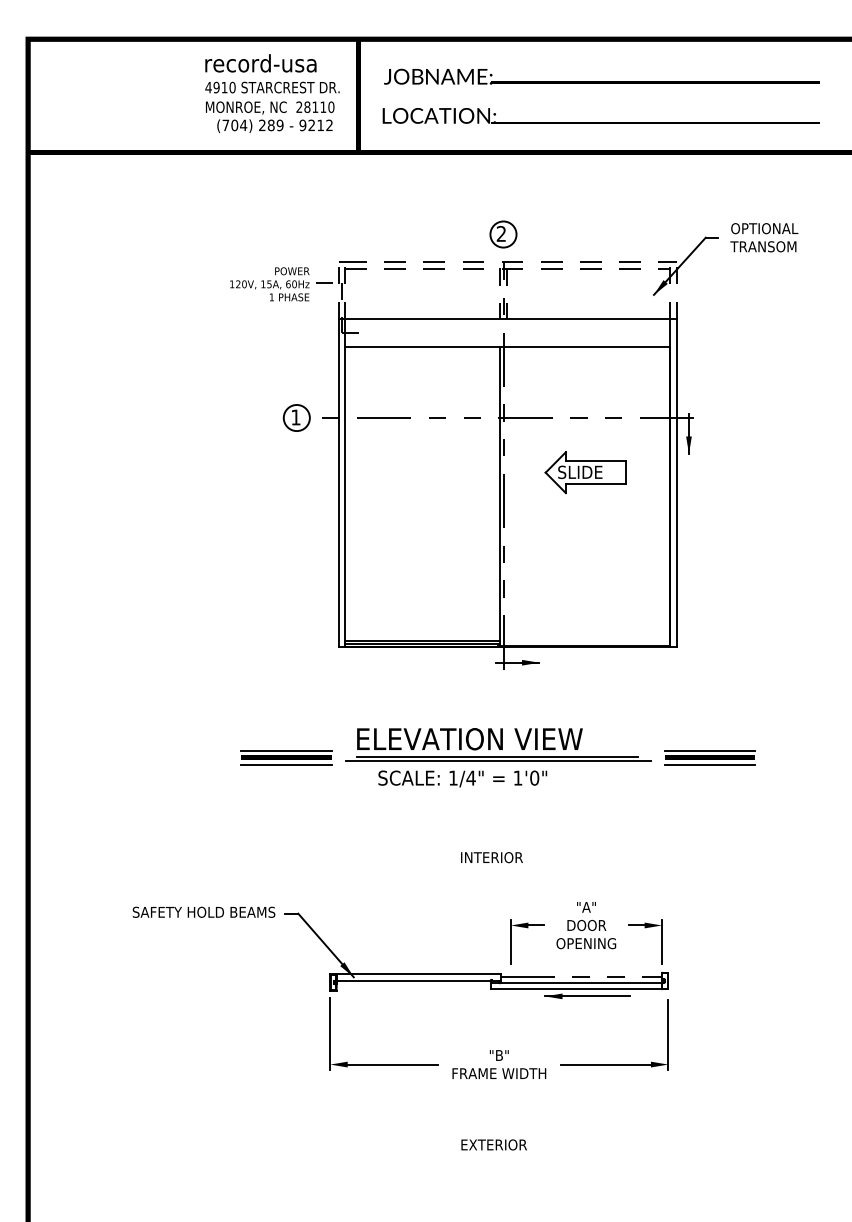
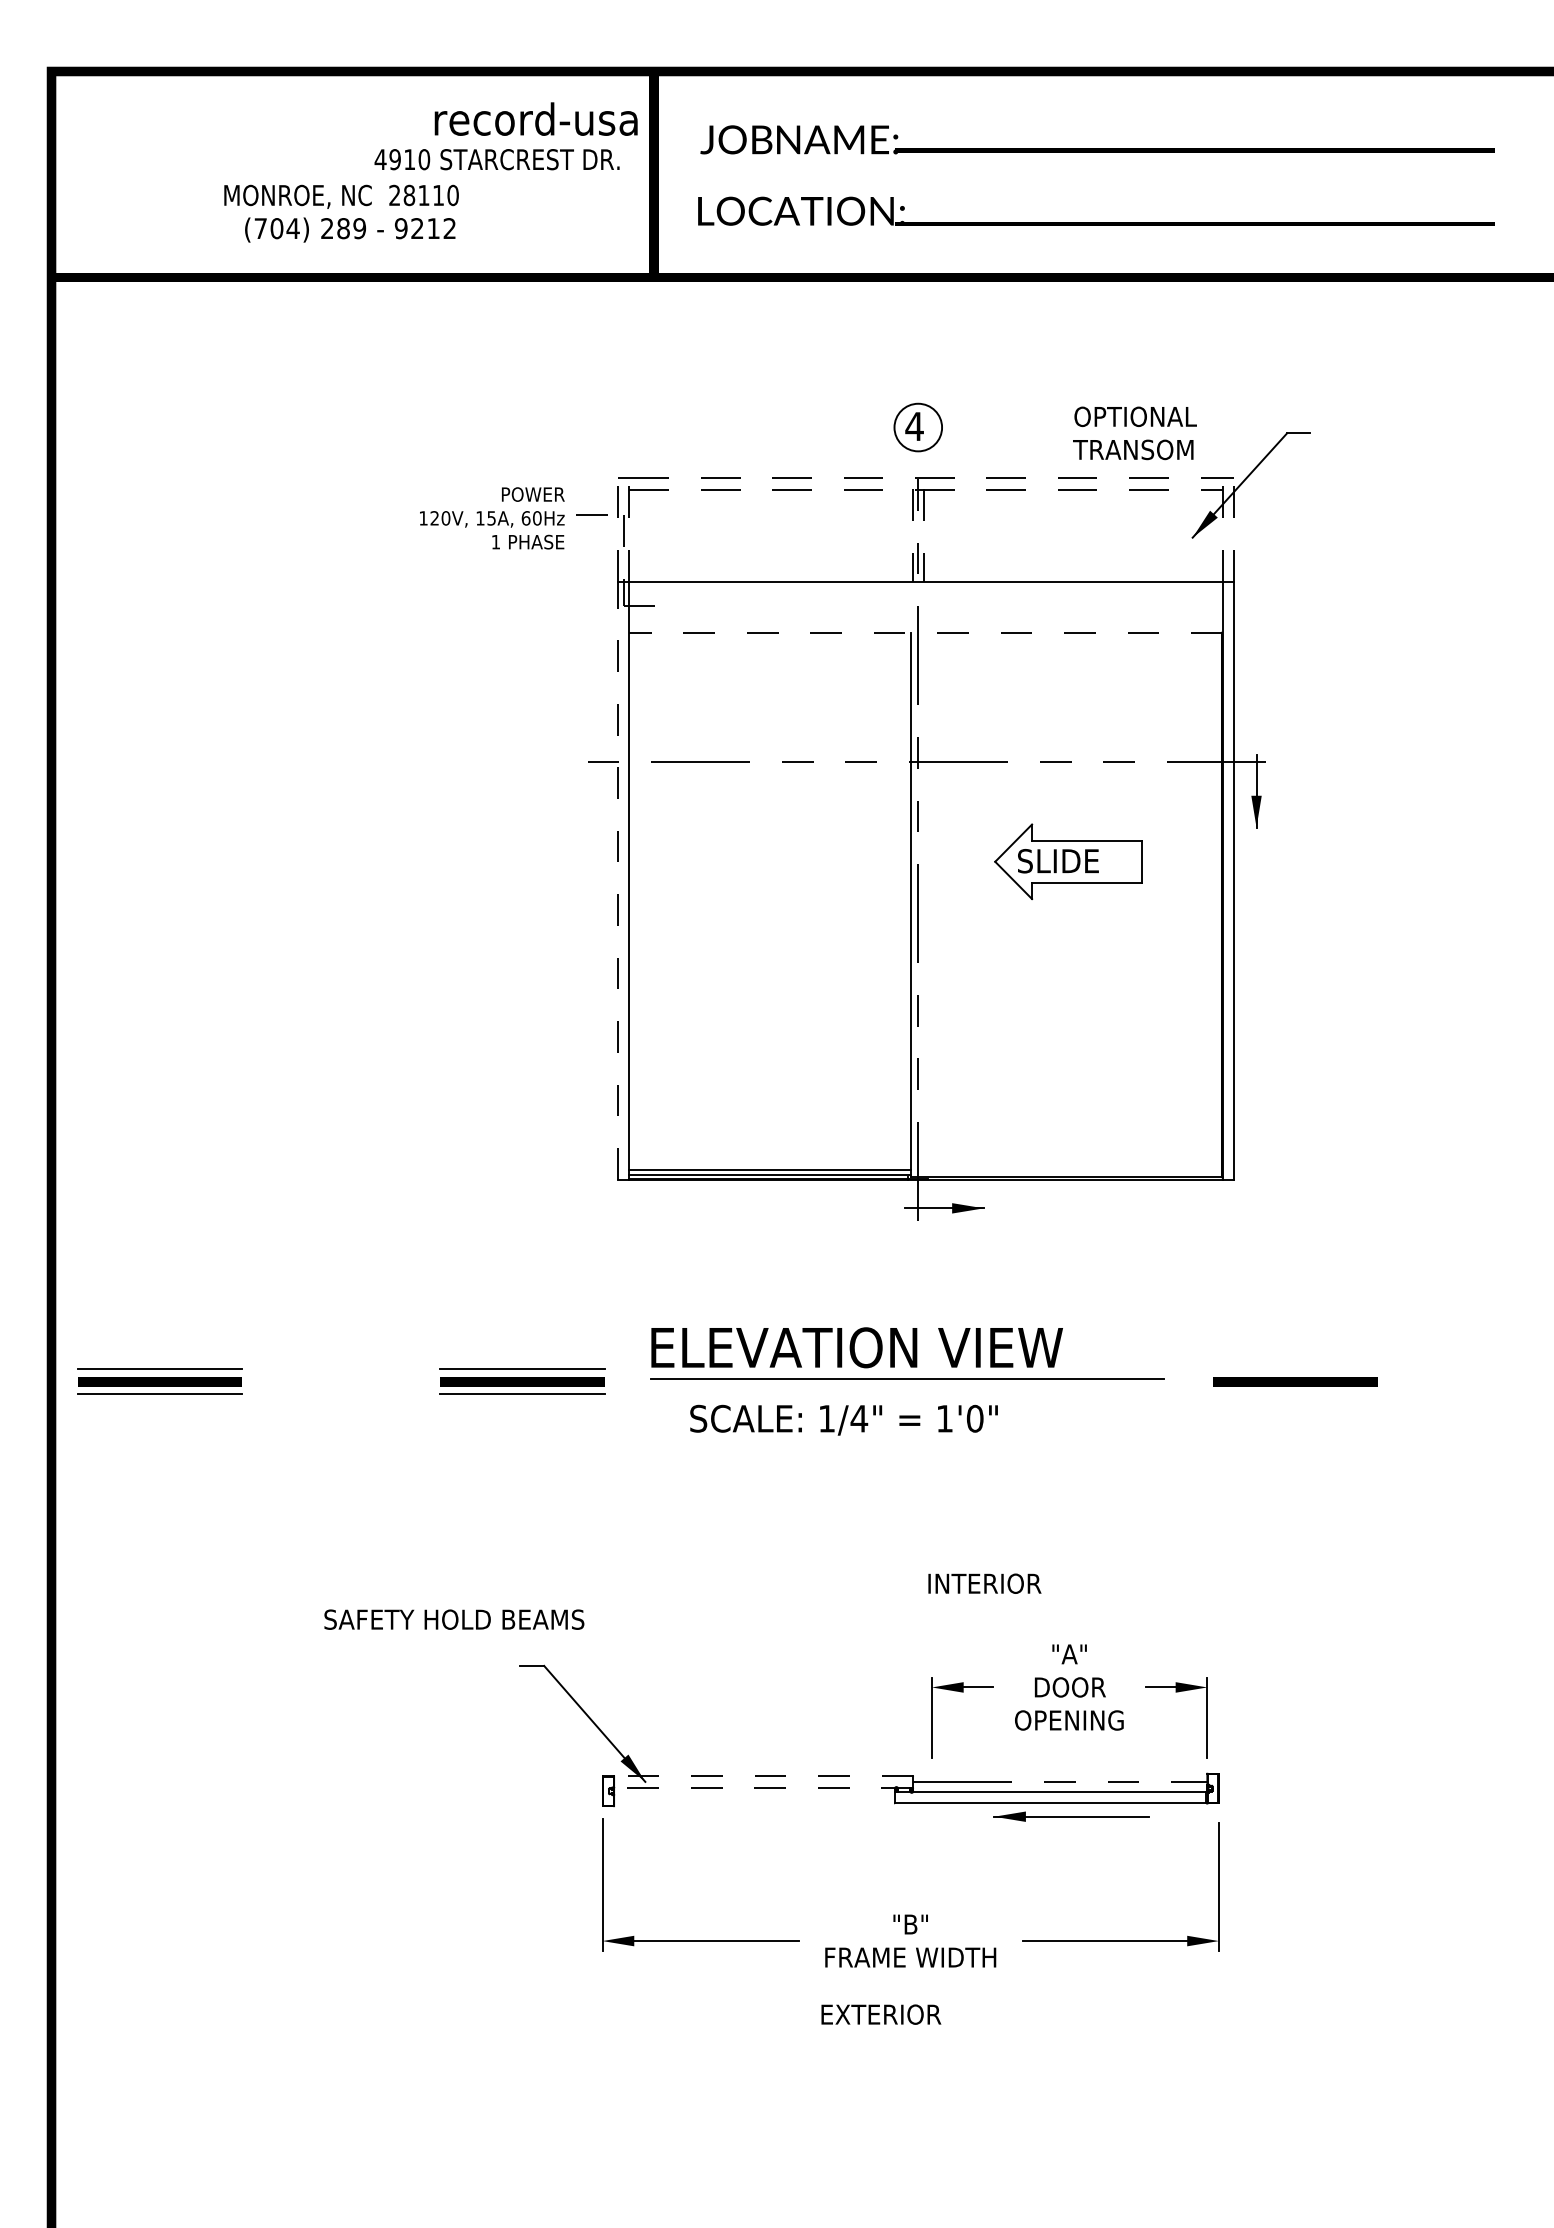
text: (260, 63) -> (535, 119), moved
text: (270, 116) -> (342, 212), moved
text: (501, 233) -> (914, 425), 2 -> 4
text: (764, 237) -> (1135, 432), moved
line: (507, 347) -> (925, 633), solid -> dashed
part: (296, 417) -> (540, 761), removed
line: (338, 482) -> (617, 879), solid -> dashed
line: (710, 751) -> (1295, 1370), removed
part: (87, 757) -> (159, 1381), added
line: (498, 761) -> (909, 1388), removed
line: (710, 764) -> (1295, 1393), removed
text: (491, 857) -> (983, 1583), moved
text: (203, 911) -> (453, 1618), moved
line: (418, 974) -> (763, 1776), solid -> dashed
line: (418, 980) -> (763, 1787), solid -> dashed
text: (493, 1144) -> (880, 2013), moved

